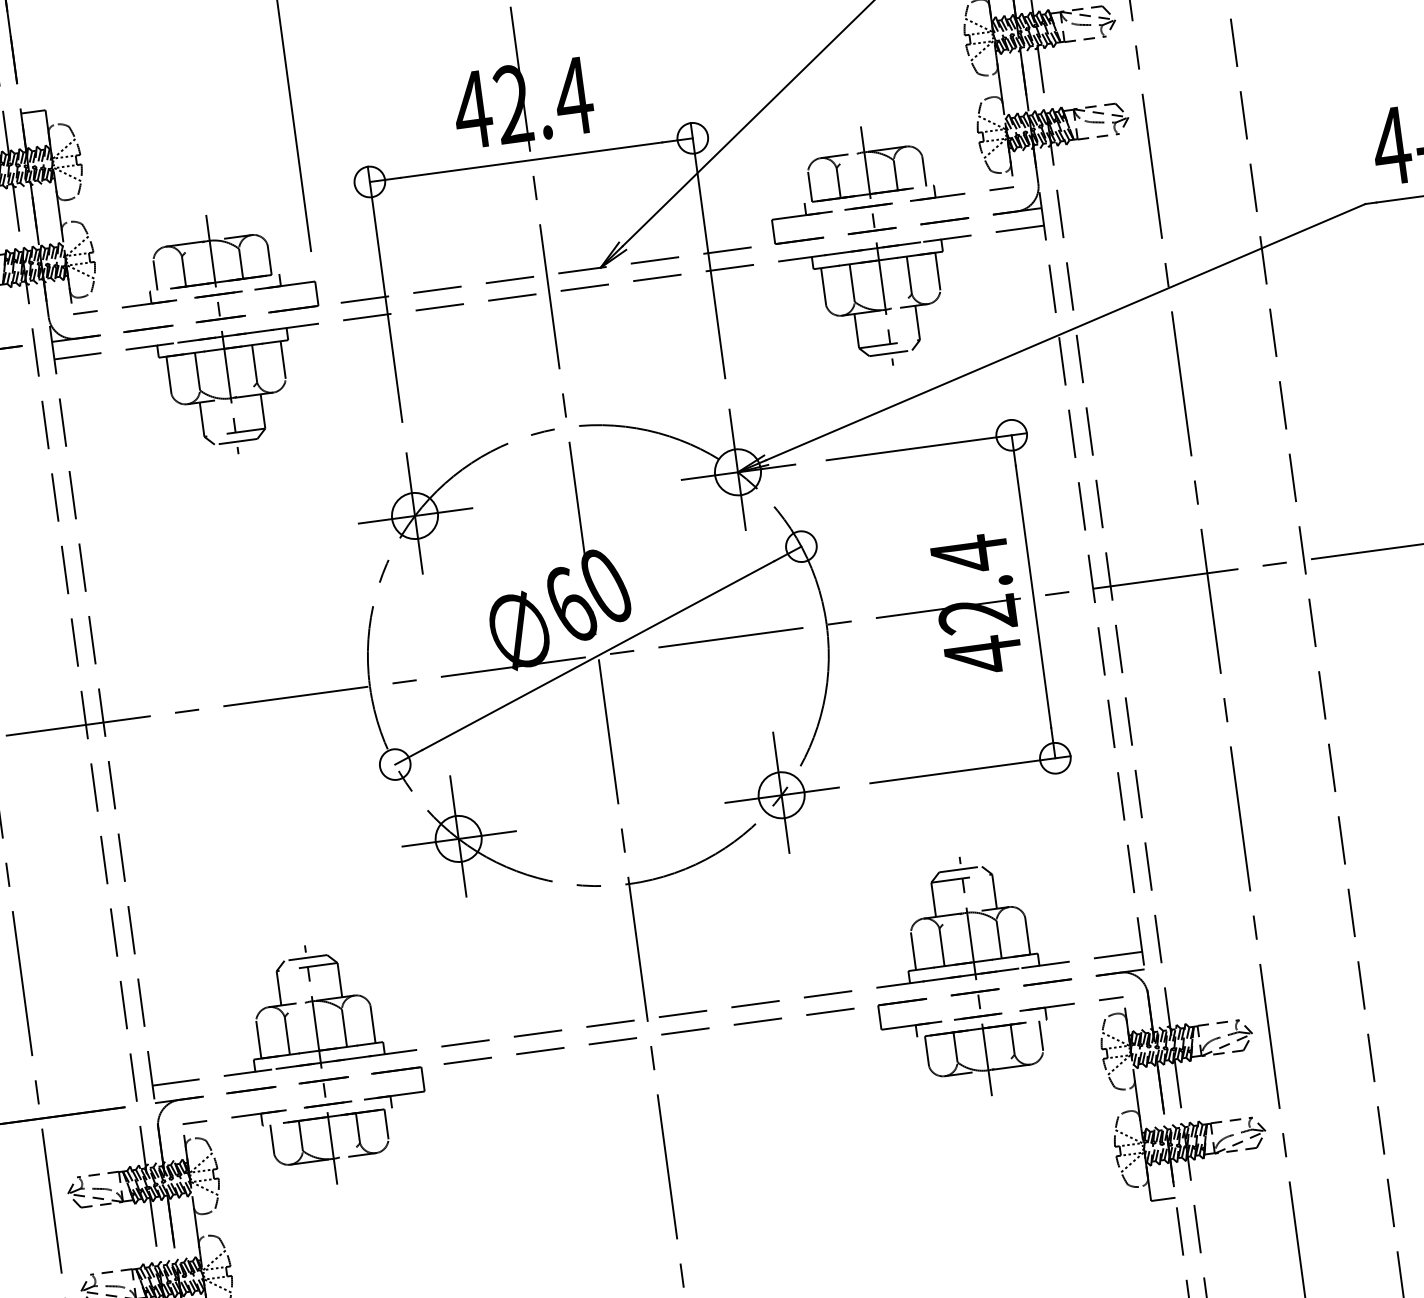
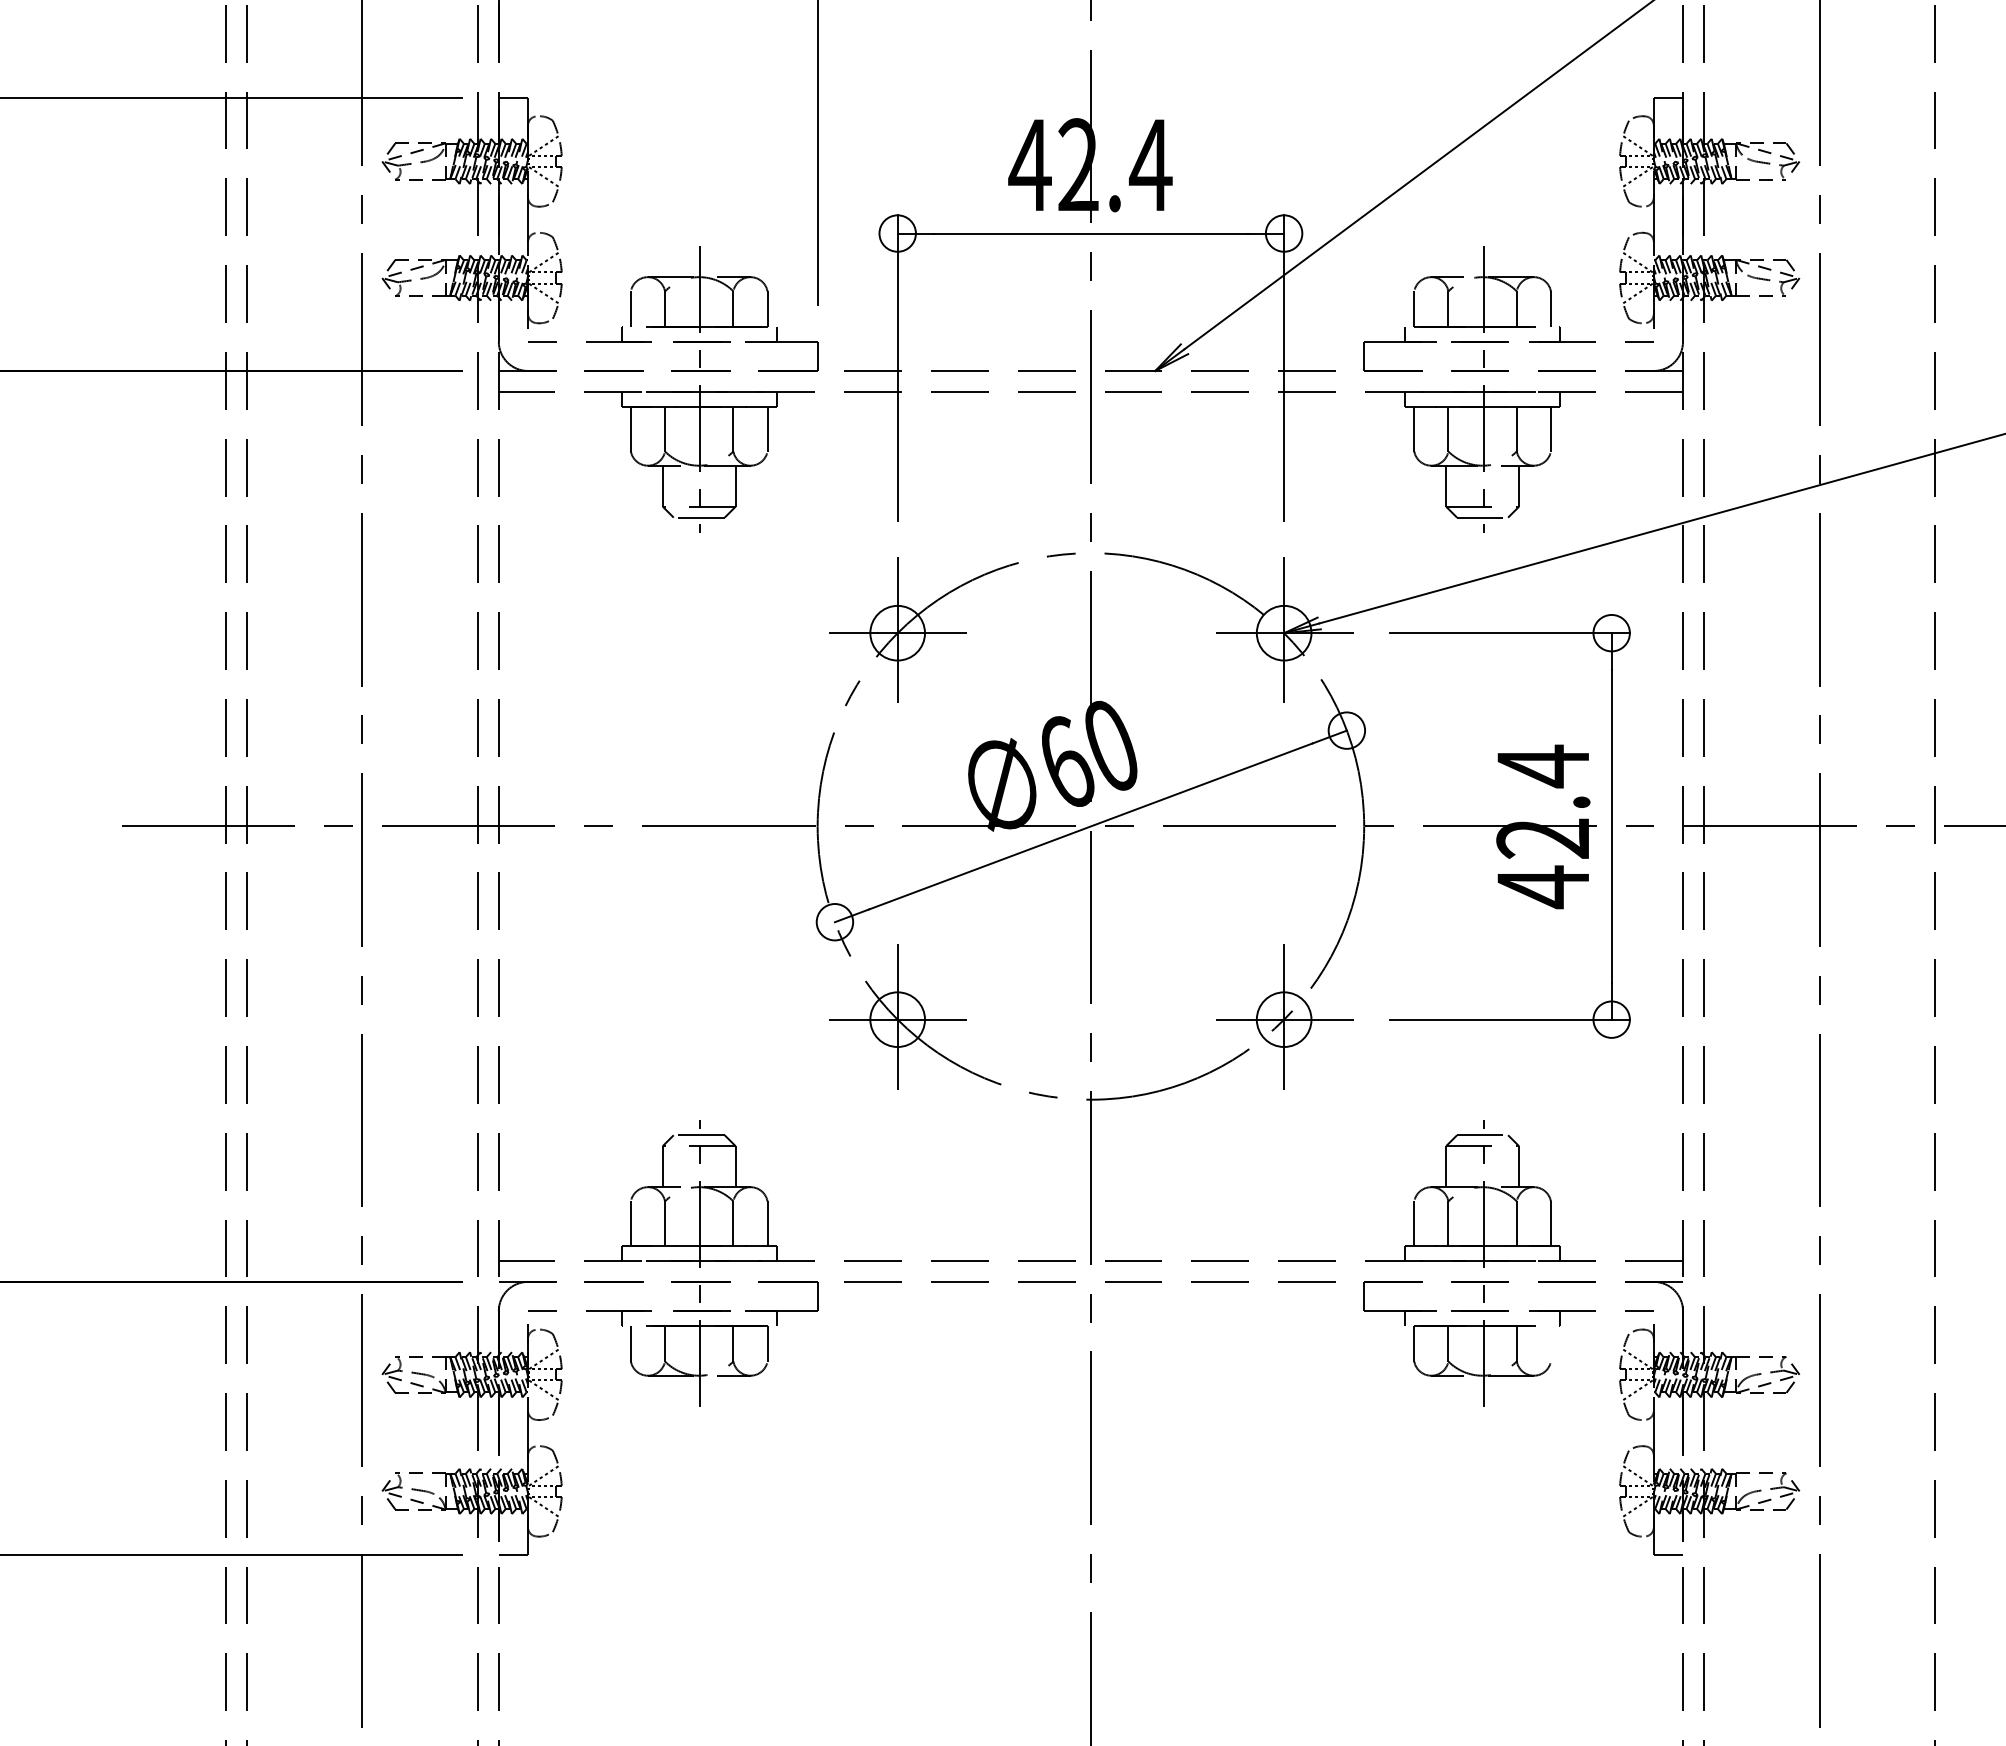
line: (1040, 1035) -> (1550, 1343), removed

